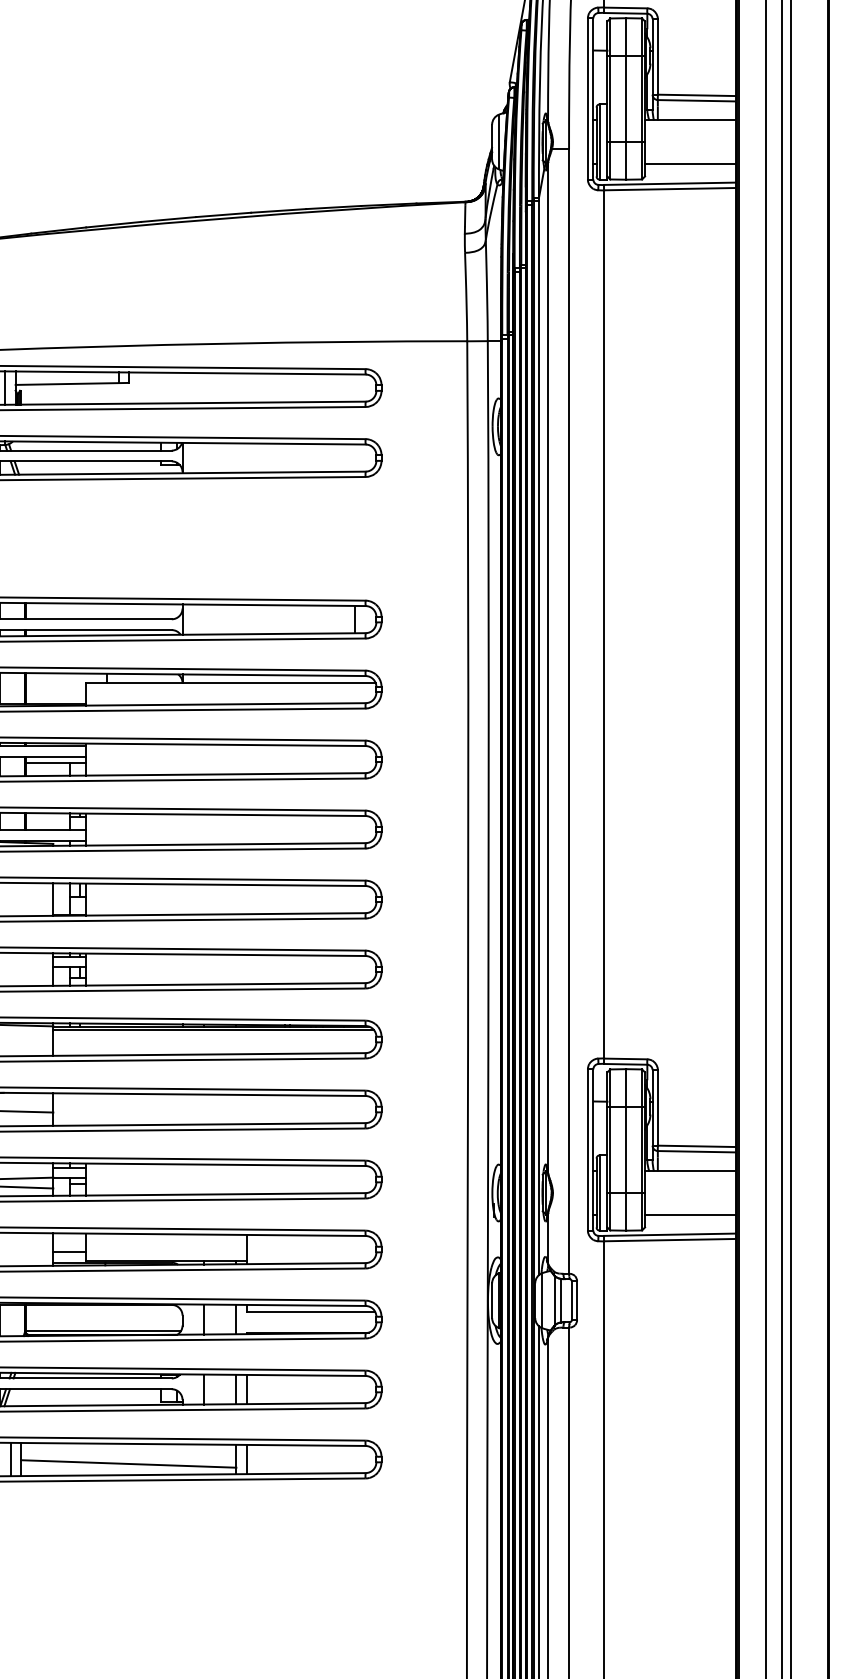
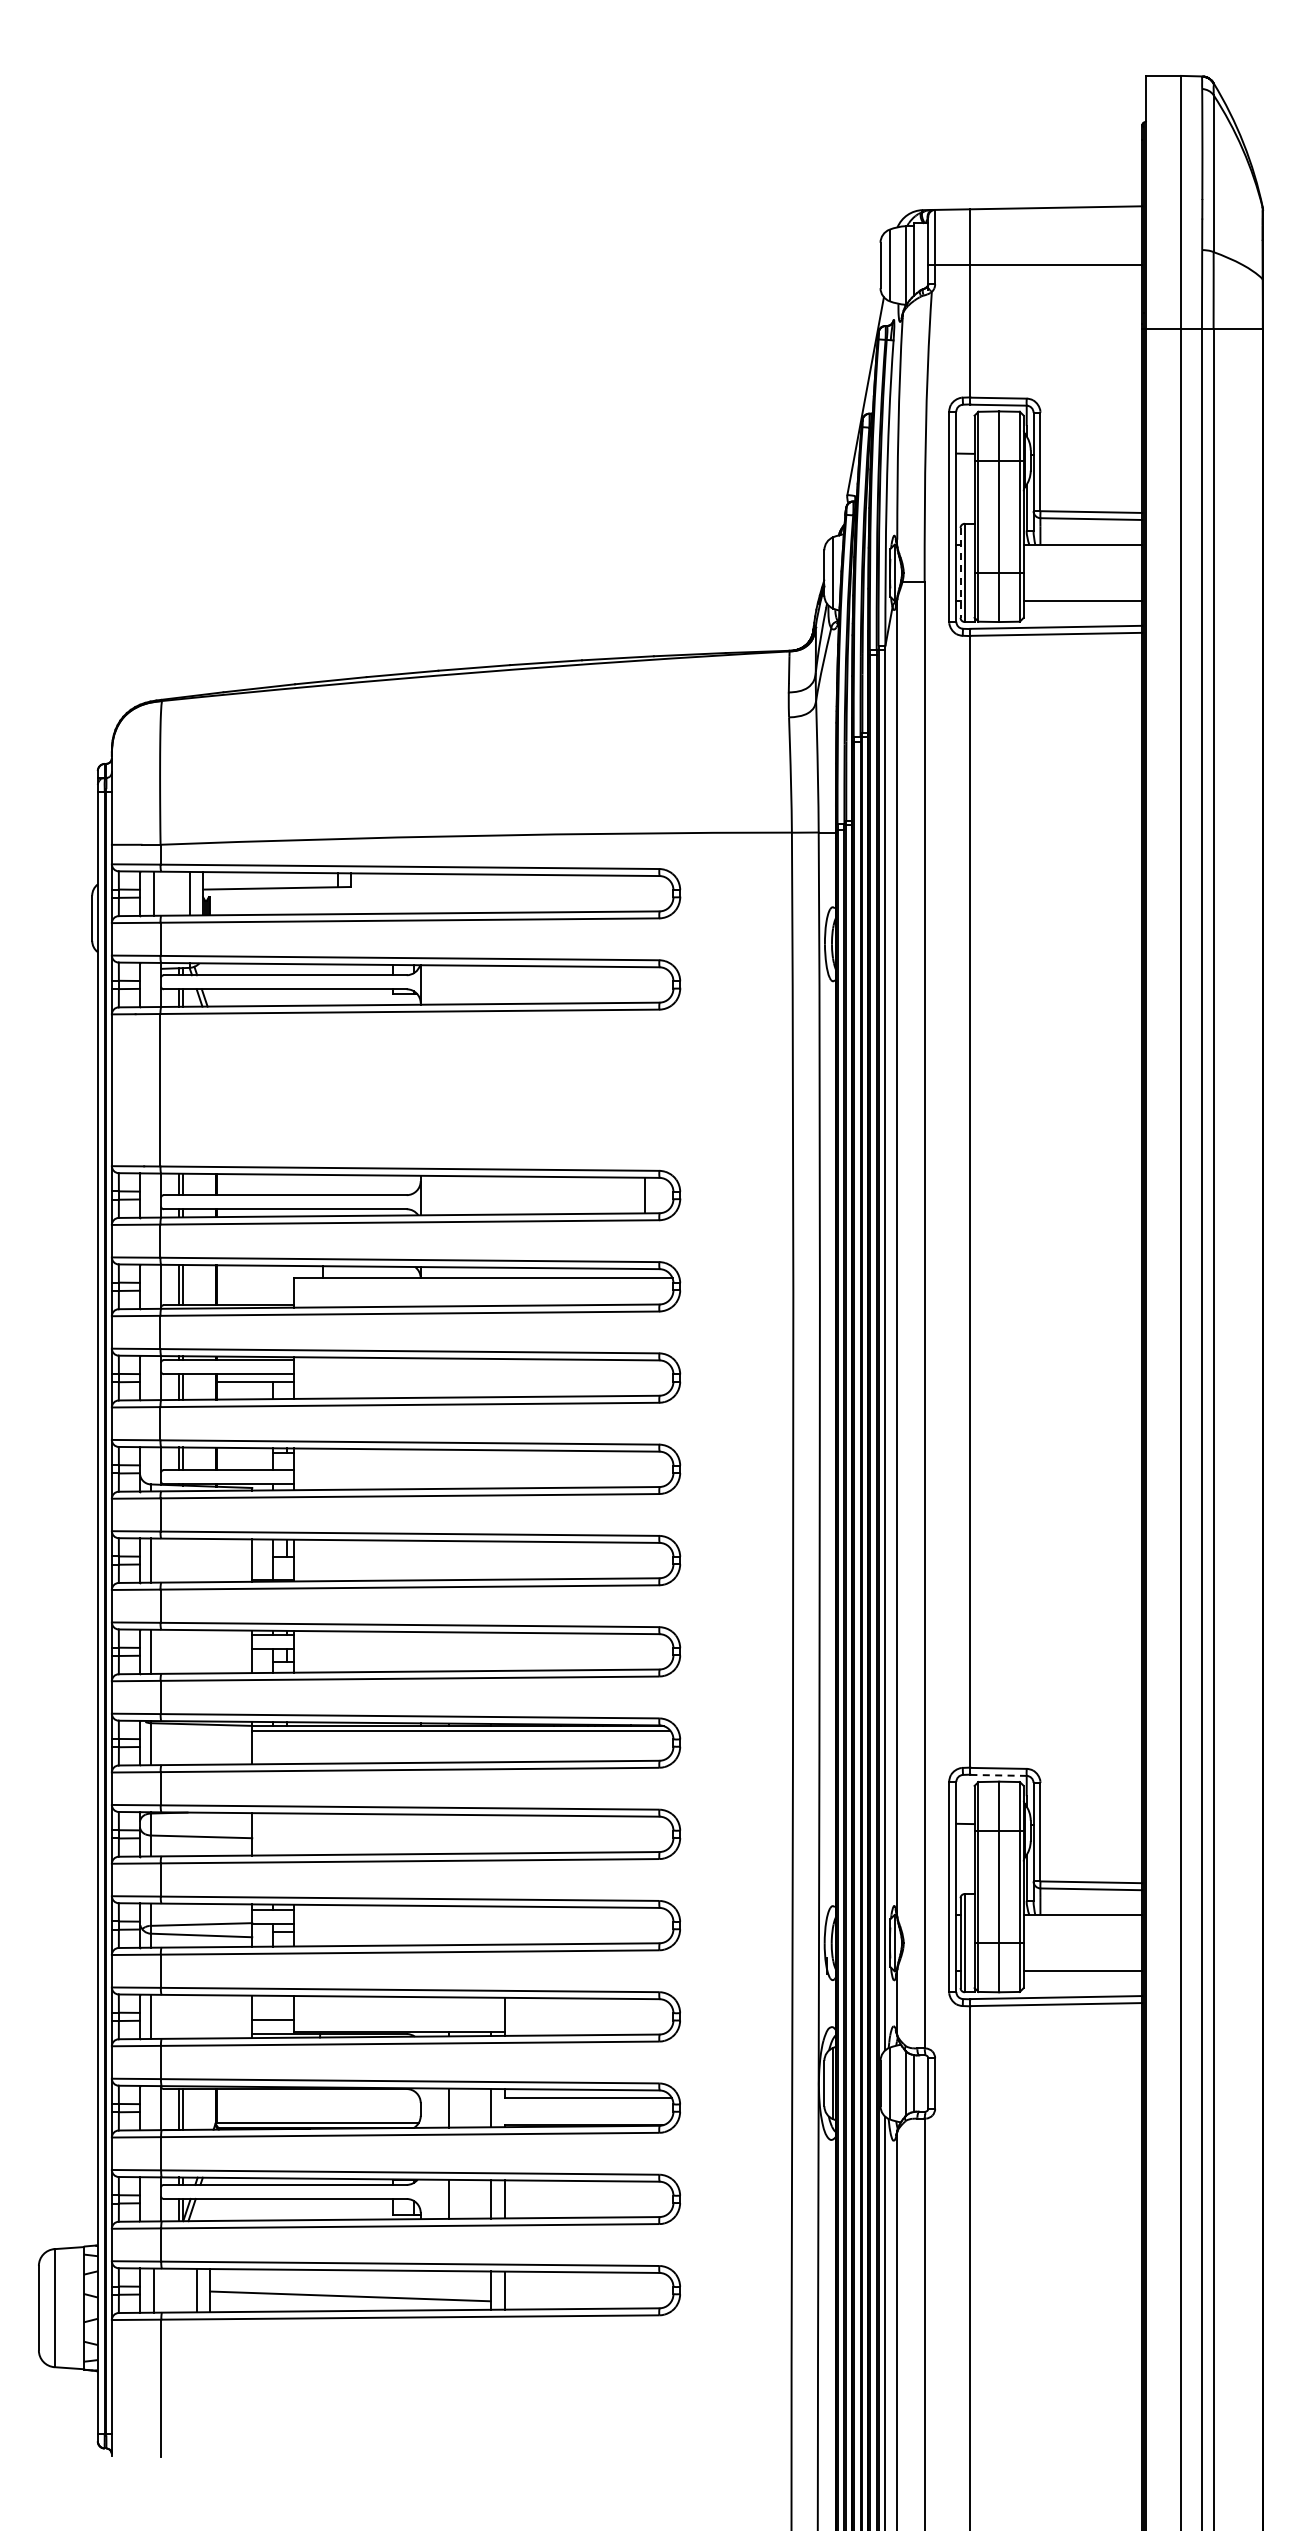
line: (596, 141) -> (960, 572), solid -> dashed
line: (626, 1064) -> (999, 1775), solid -> dashed

